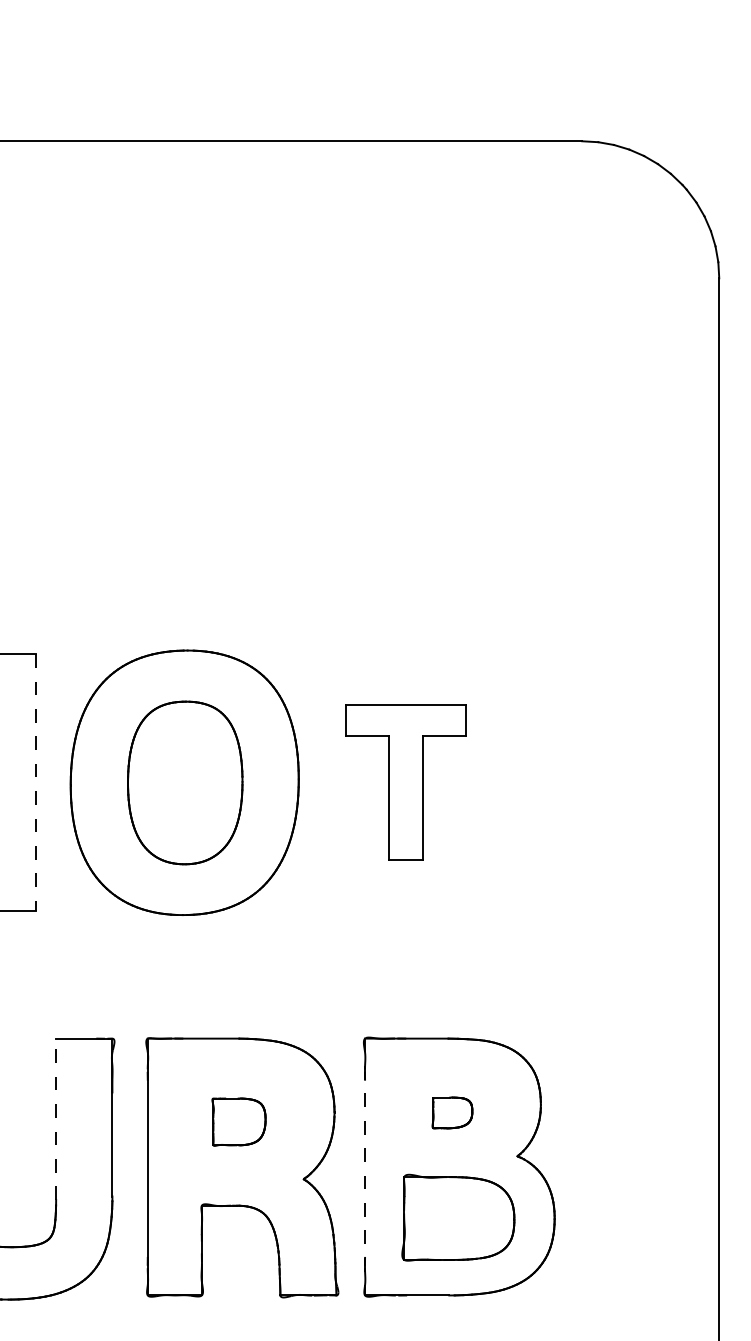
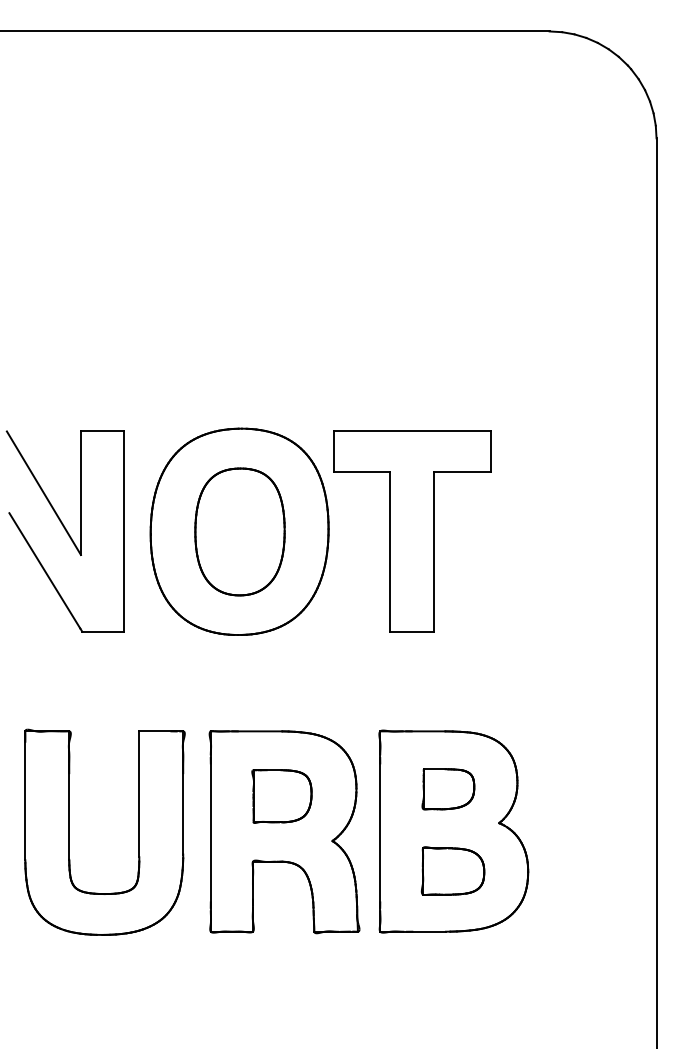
part: (406, 782) -> (412, 531), size x1.67
line: (35, 783) -> (123, 532), dashed -> solid
part: (452, 1113) -> (448, 789), size x1.67
line: (56, 1119) -> (139, 794), dashed -> solid
part: (238, 1122) -> (281, 796), size x1.43
line: (365, 1168) -> (380, 832), dashed -> solid
part: (457, 1216) -> (452, 870), size x0.71

